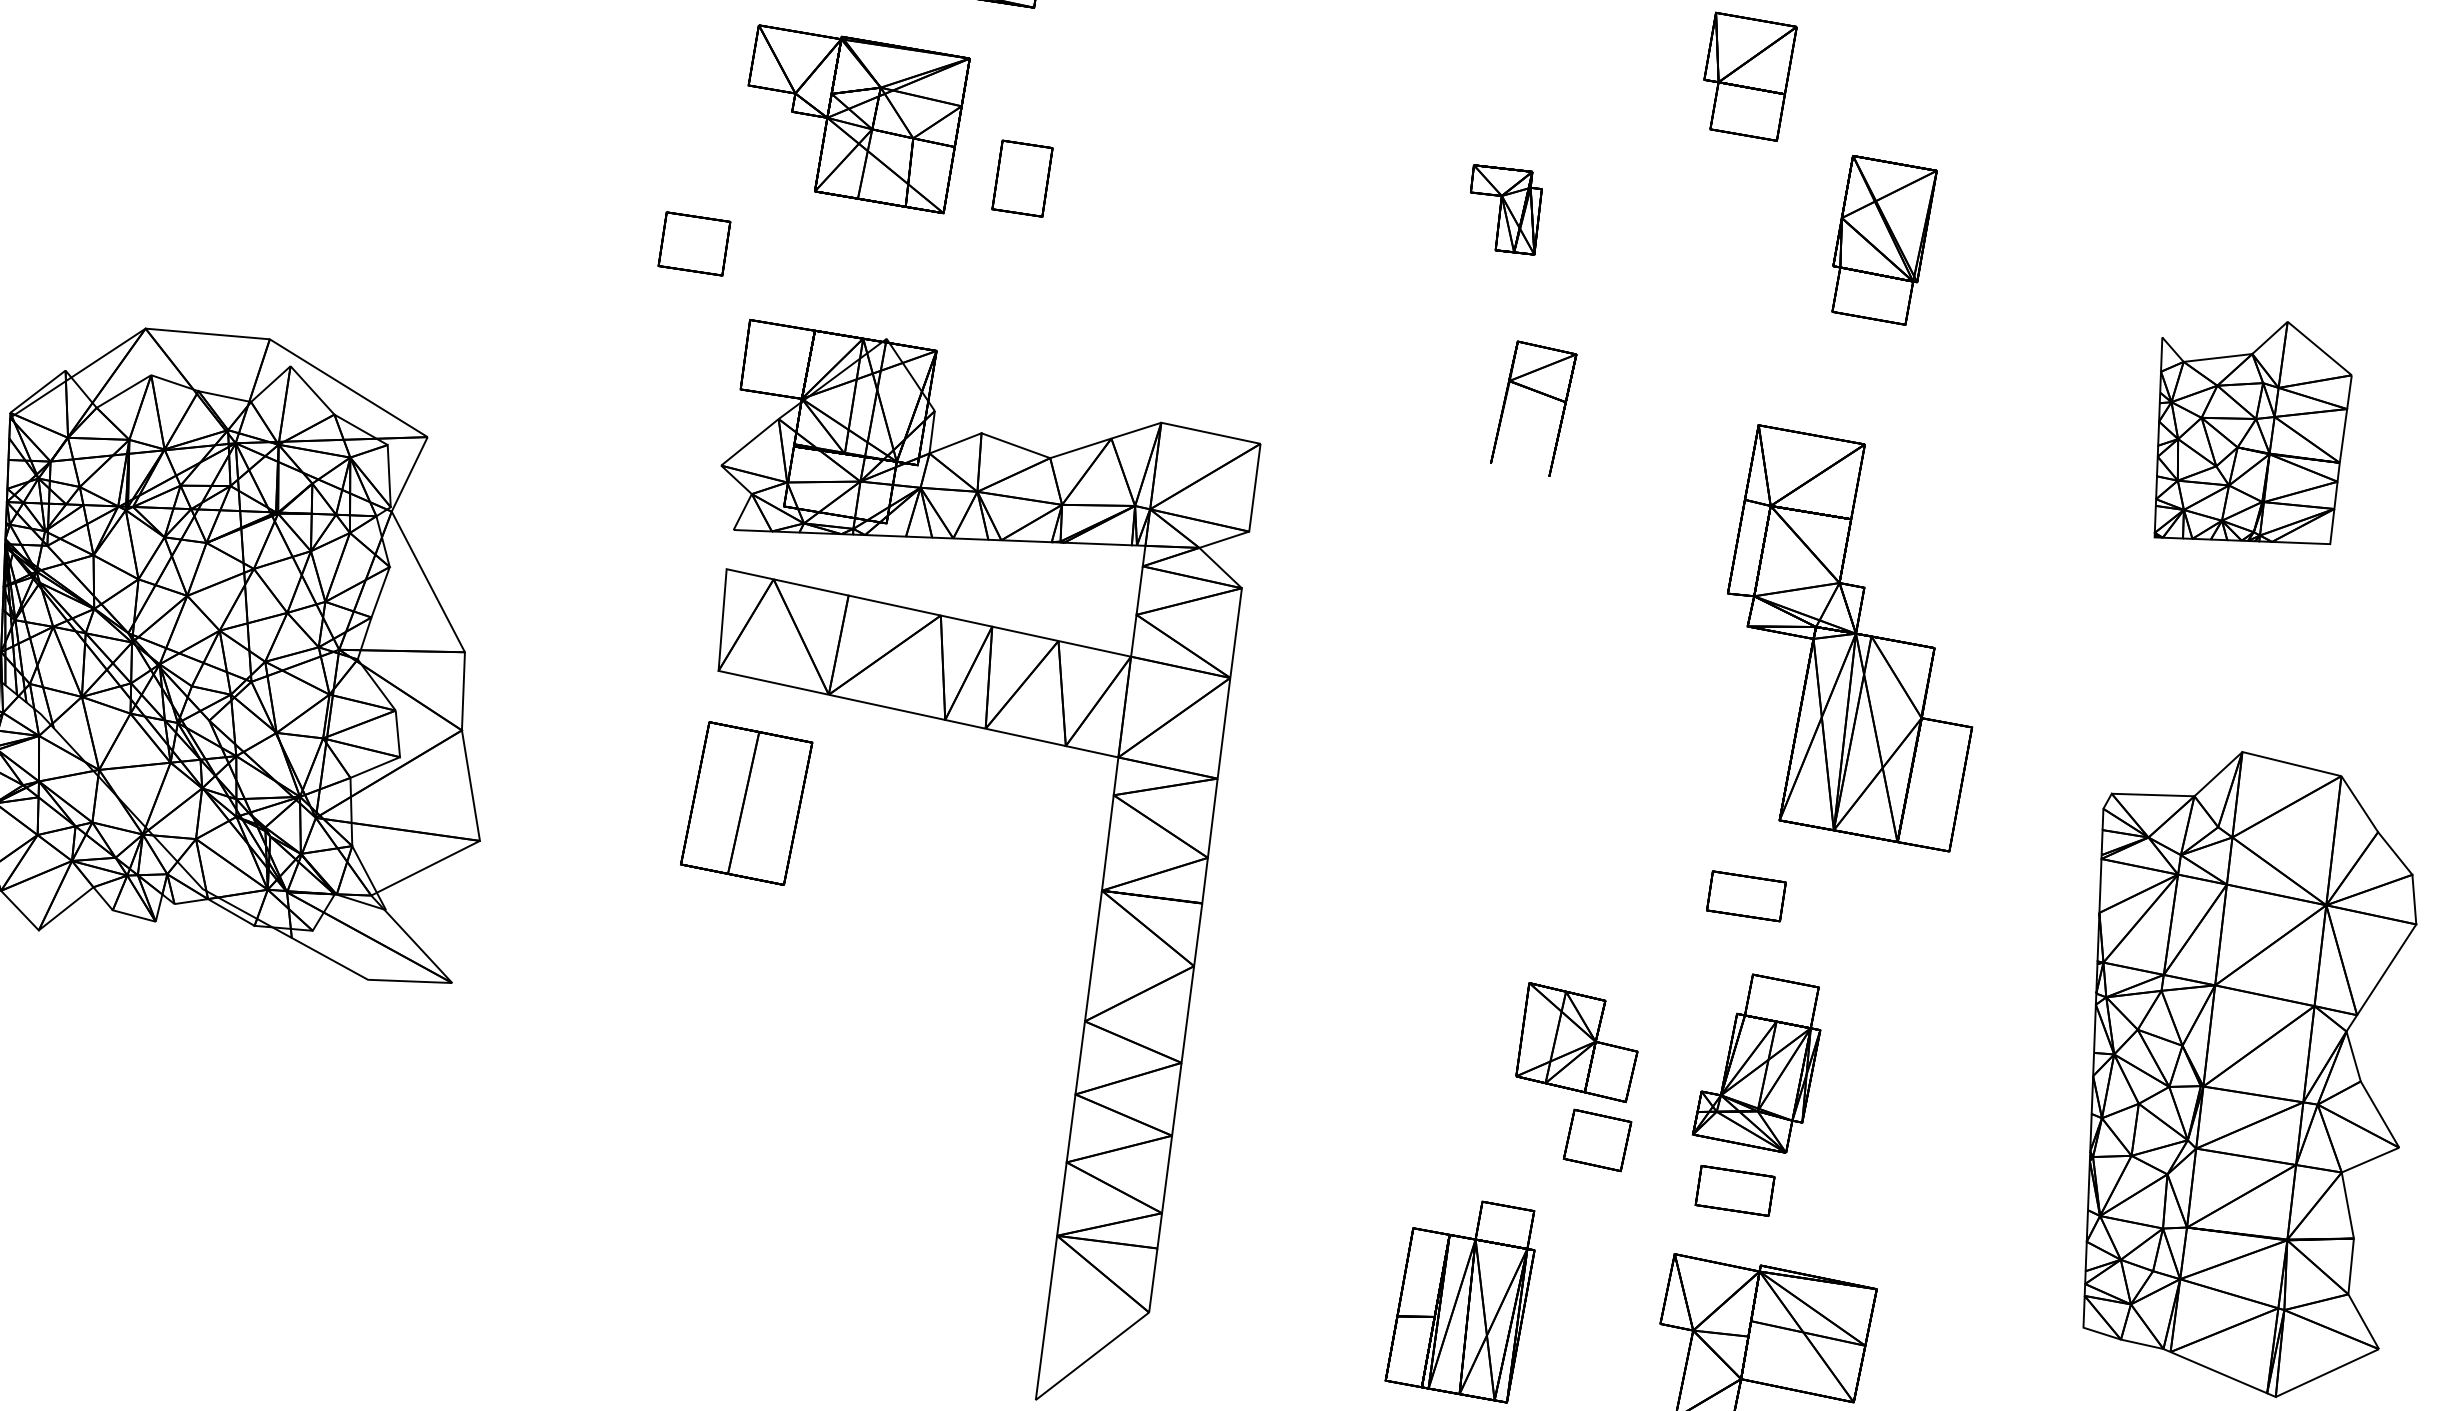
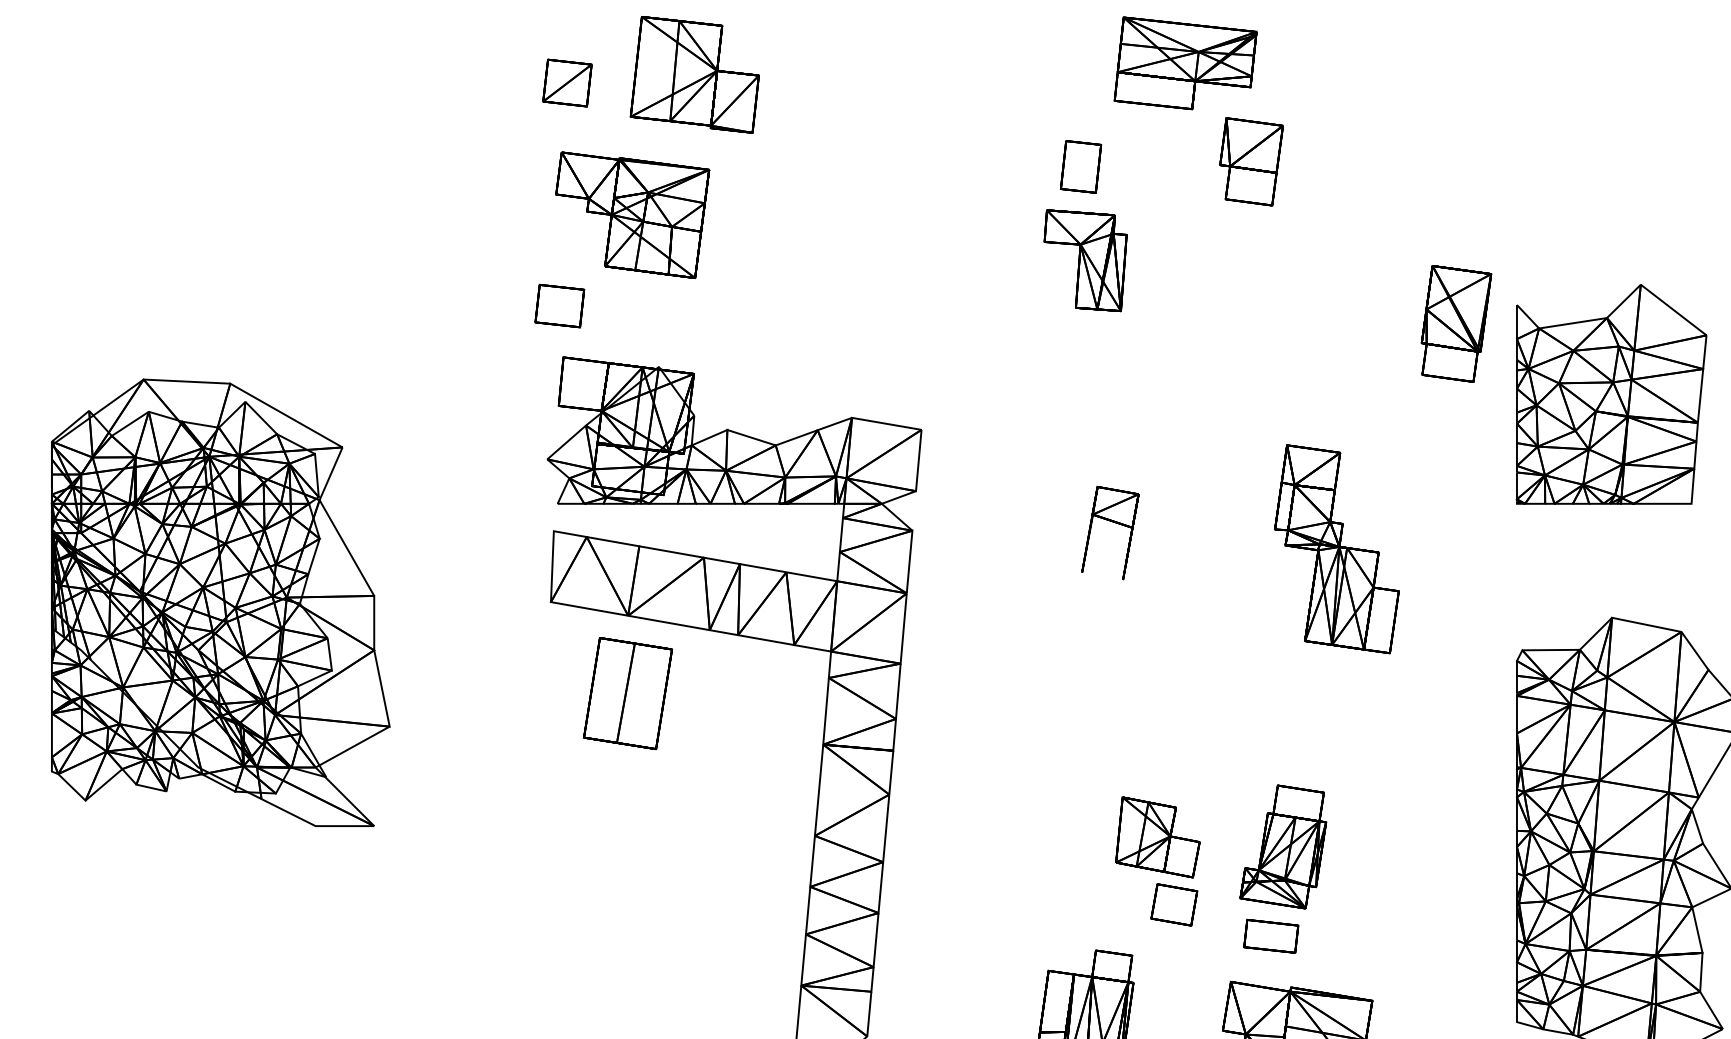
part: (1021, 177) -> (1080, 166), moved
part: (1505, 209) -> (1085, 260), size x1.67
part: (1884, 239) -> (1456, 323), moved
part: (694, 243) -> (559, 305), moved
part: (1537, 393) -> (1112, 522), moved
part: (2253, 431) -> (1611, 394), size x1.43
part: (1850, 638) -> (1336, 549), size x0.71
part: (745, 803) -> (627, 693), moved
part: (1746, 895) -> (1271, 730), removed

